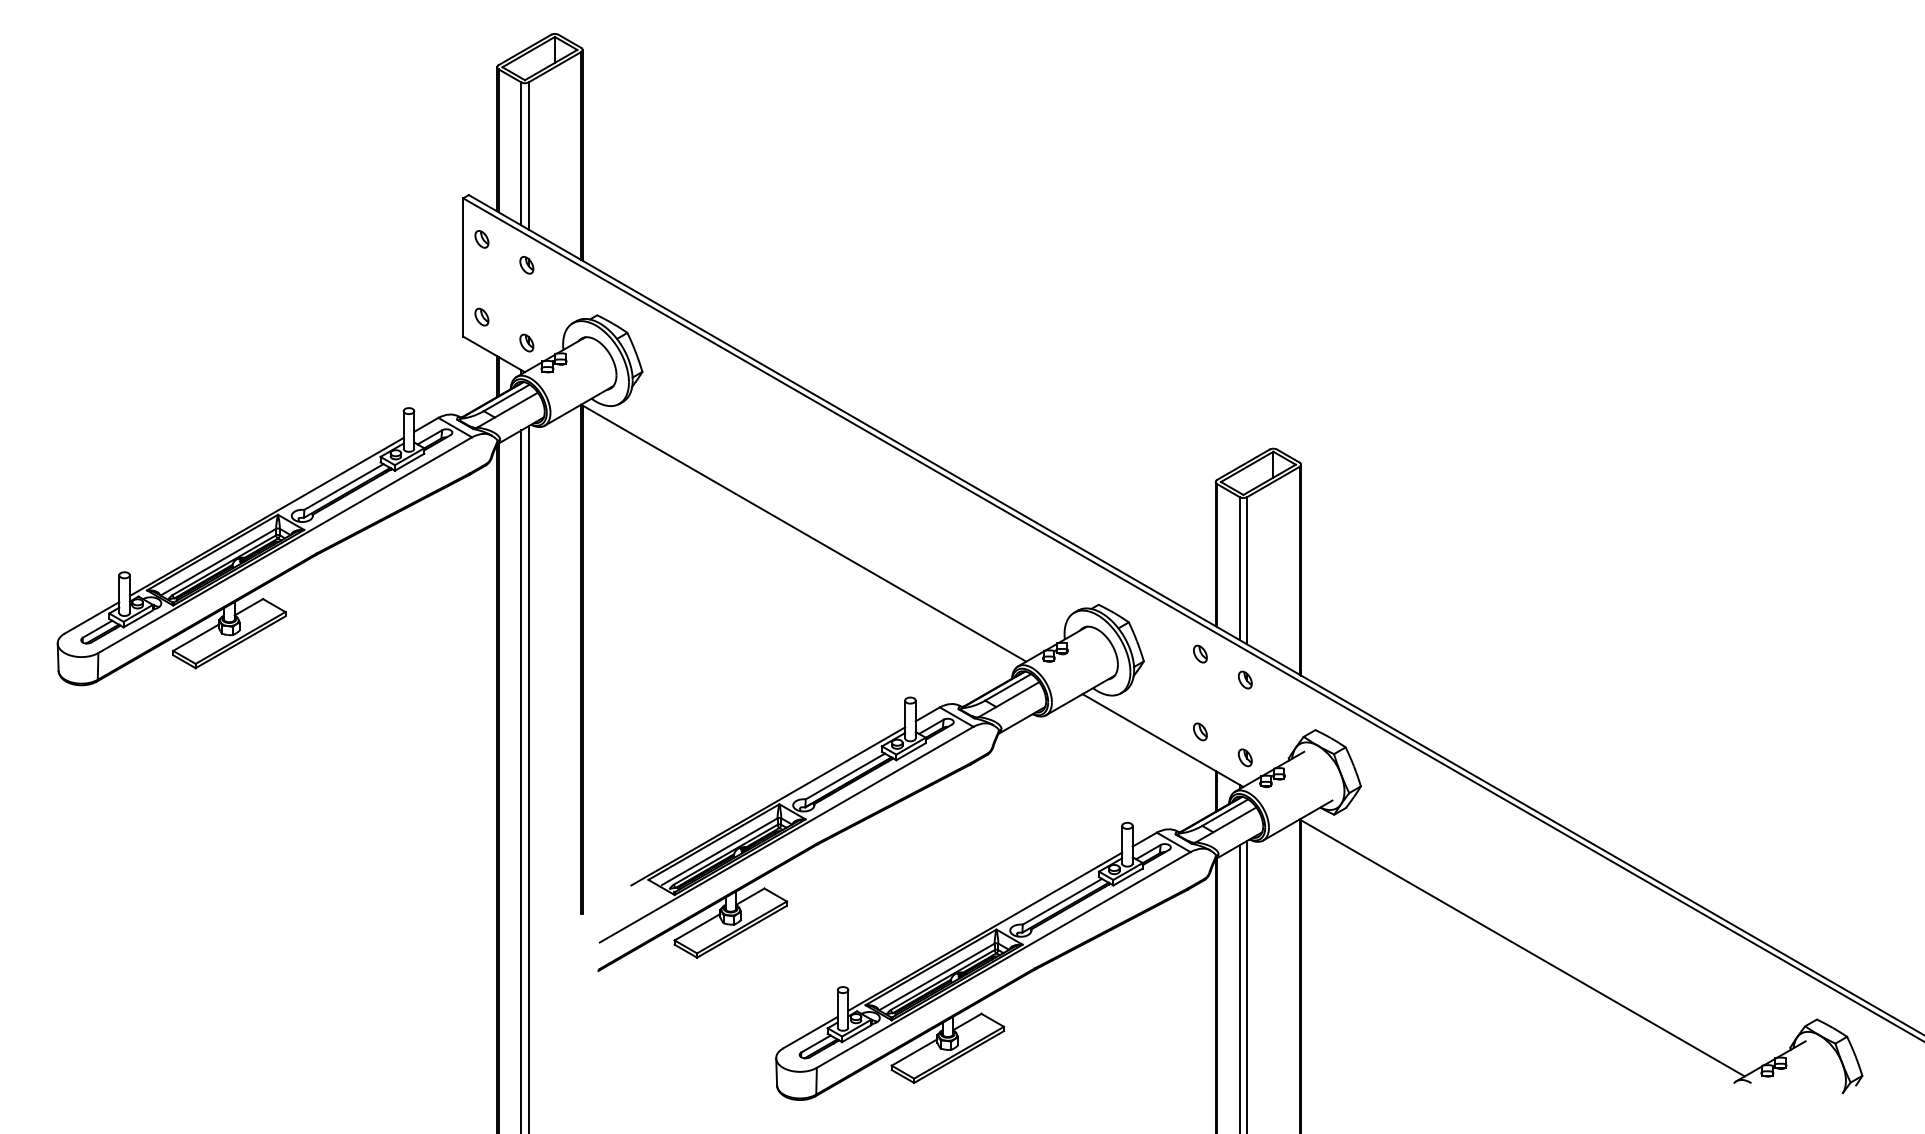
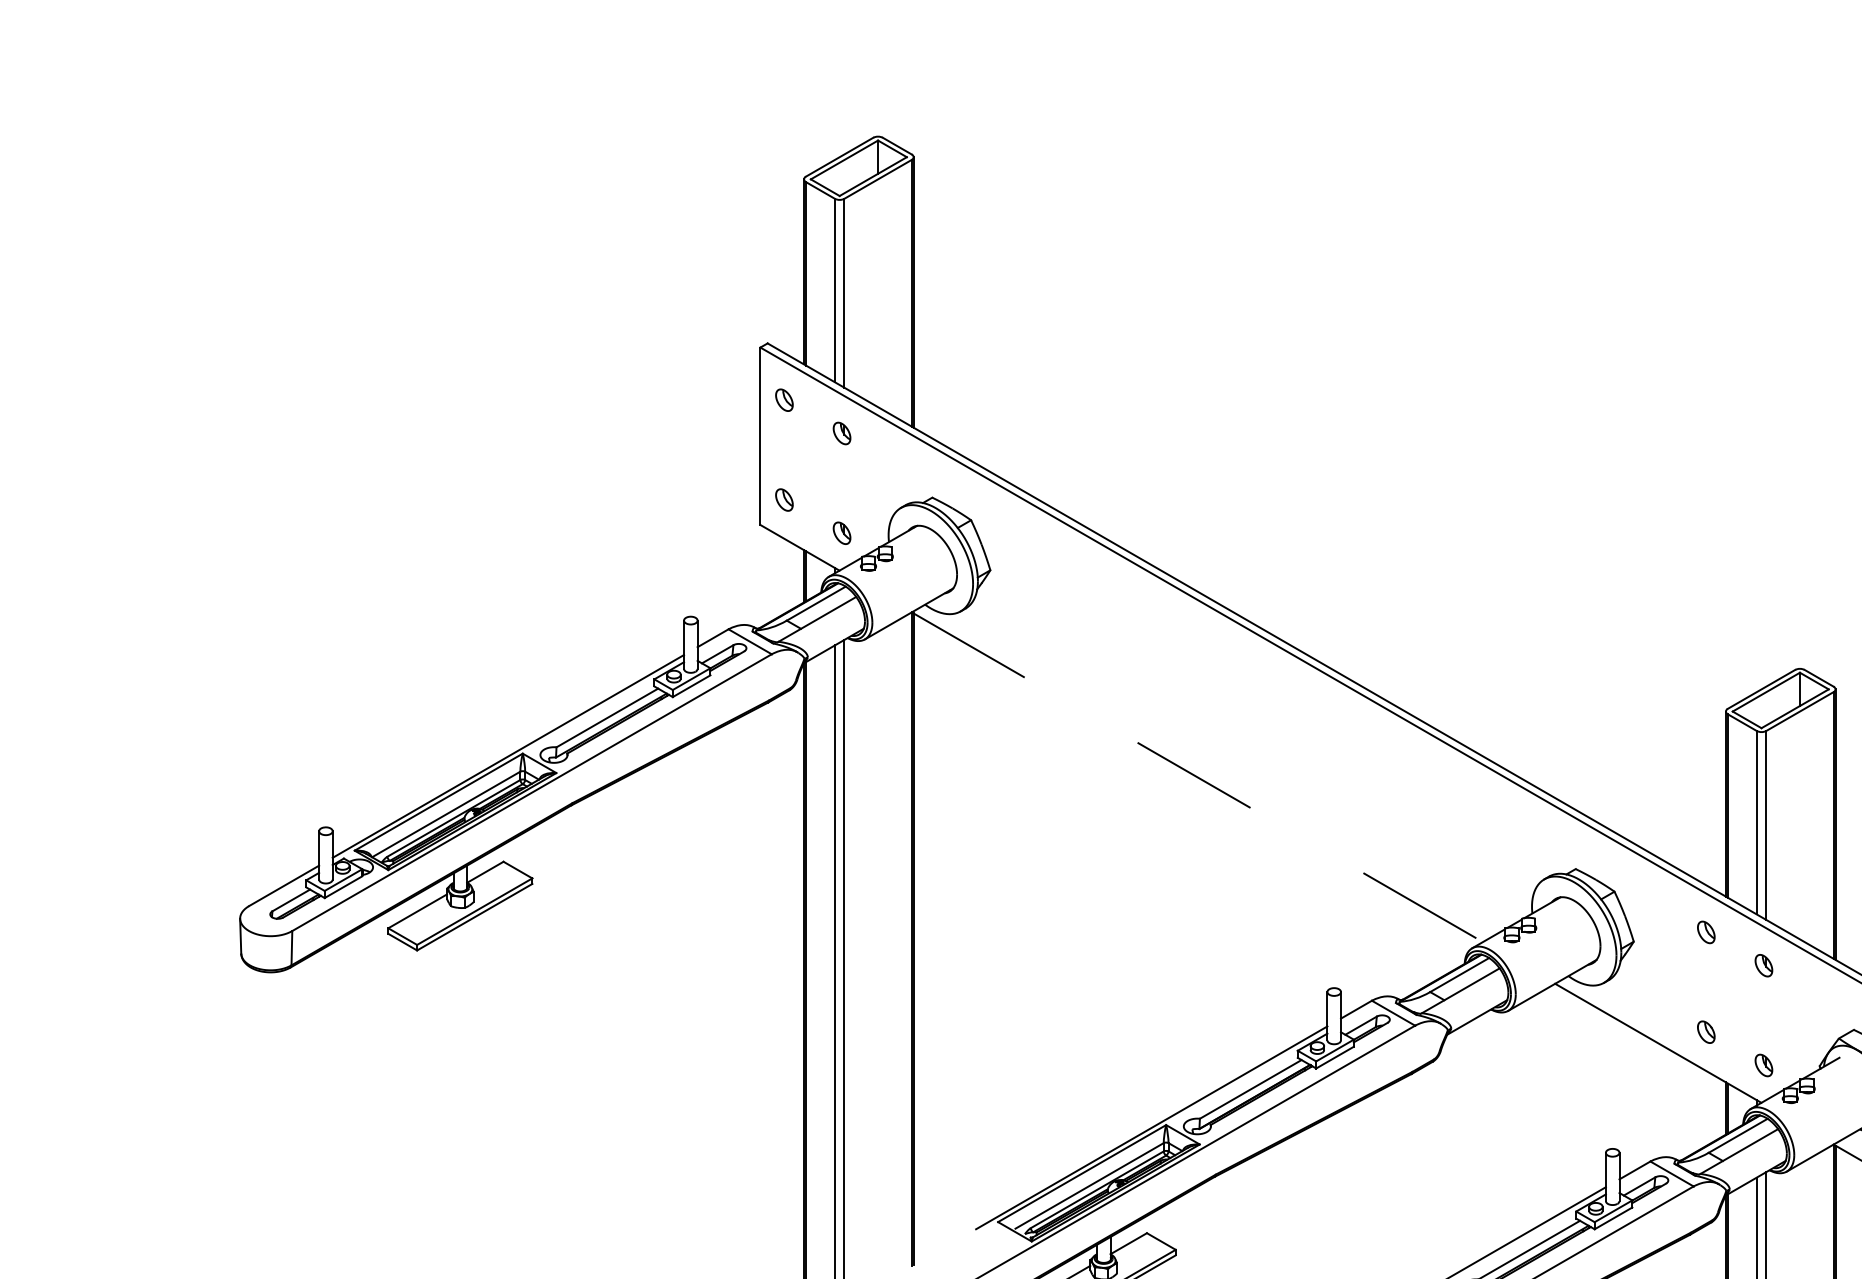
line: (803, 533) -> (1197, 777), solid -> dashed

